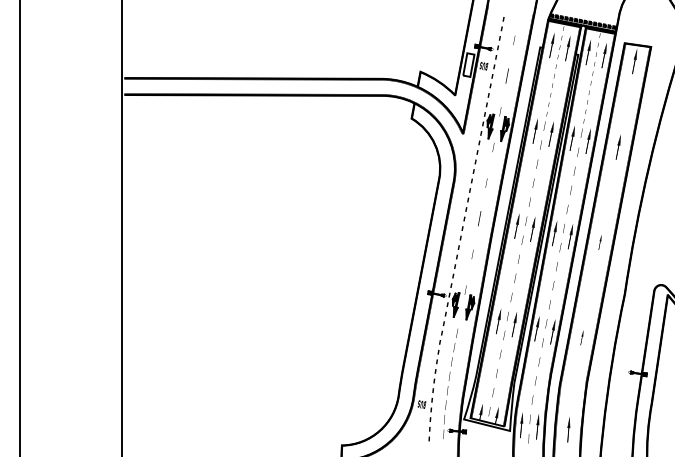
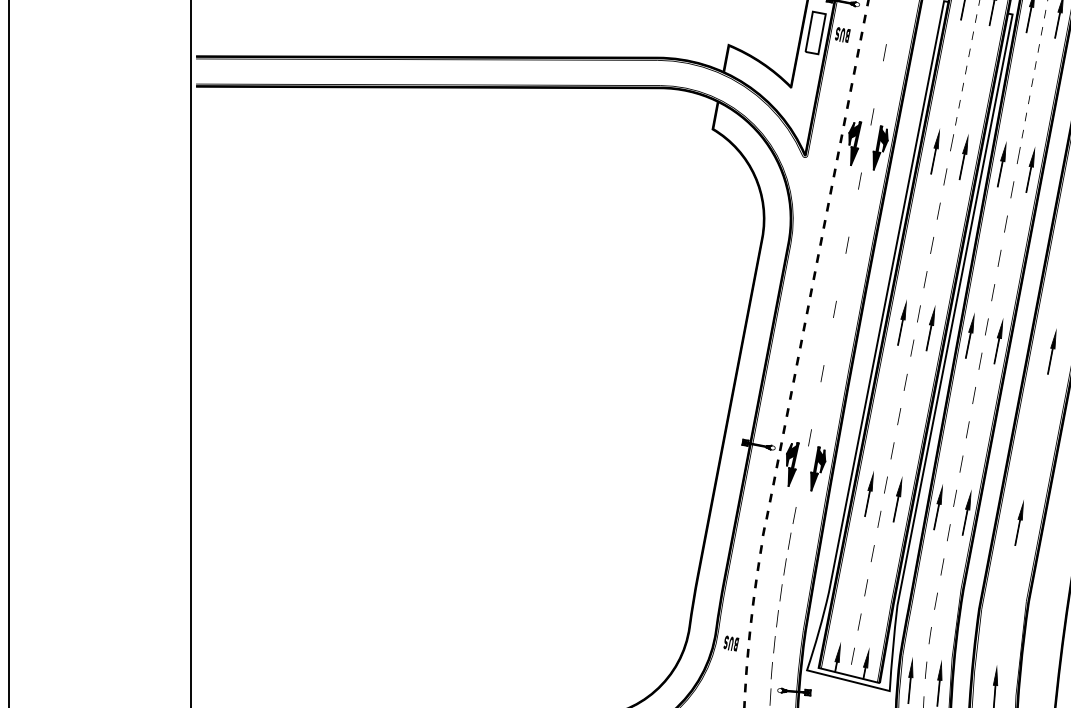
part: (507, 75) -> (885, 51), size x0.62
part: (479, 218) -> (834, 308), size x0.62
part: (599, 242) -> (1050, 352), size x1.67
part: (581, 337) -> (1018, 522), size x1.67

